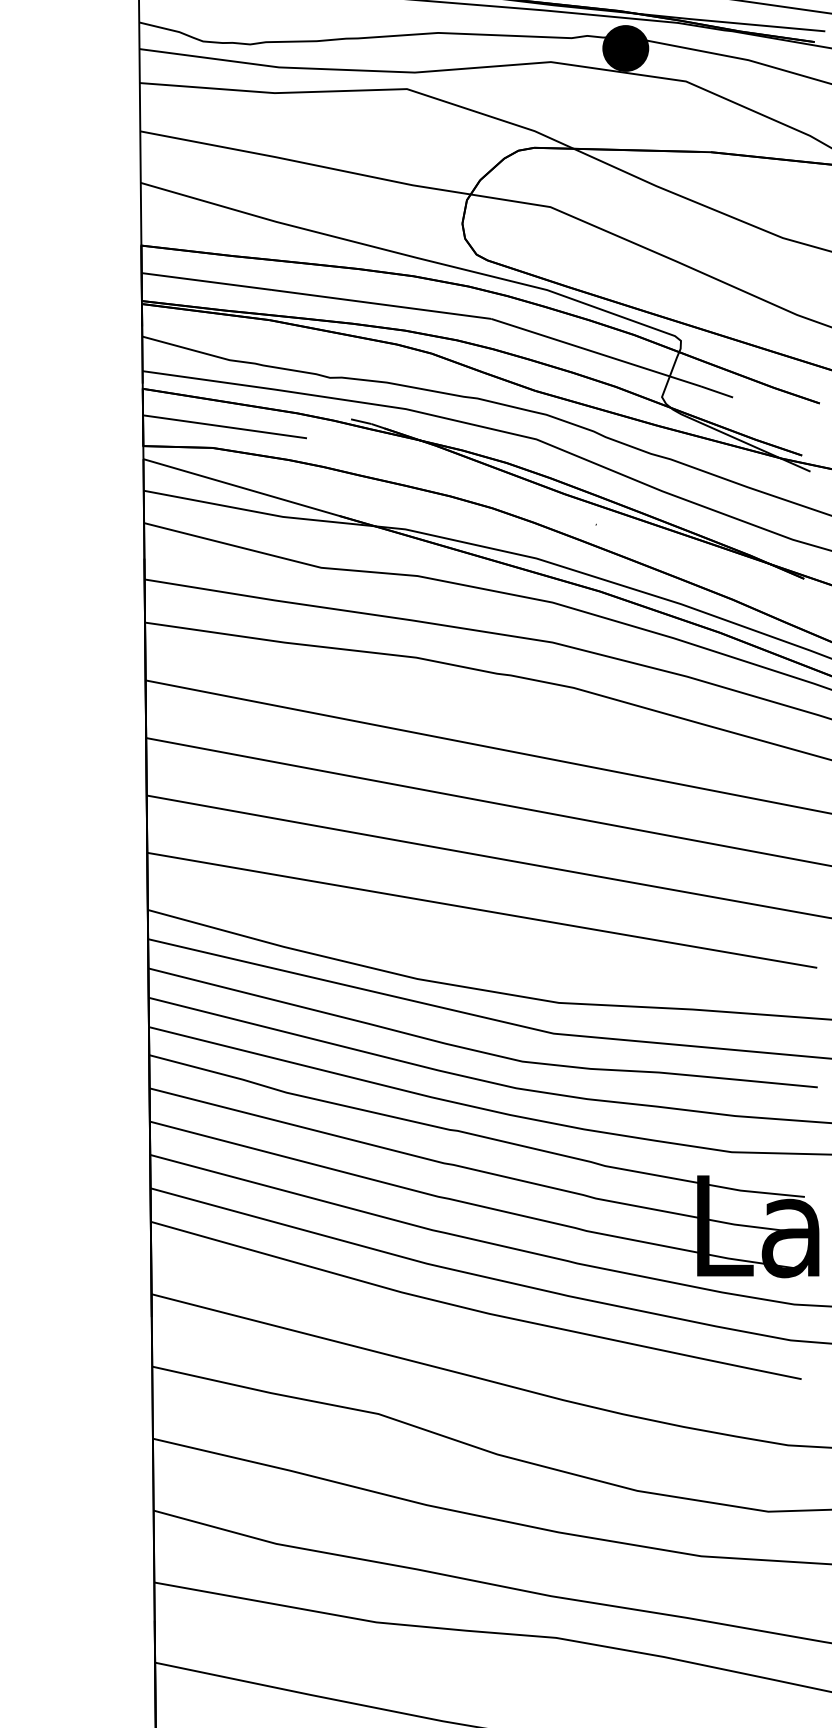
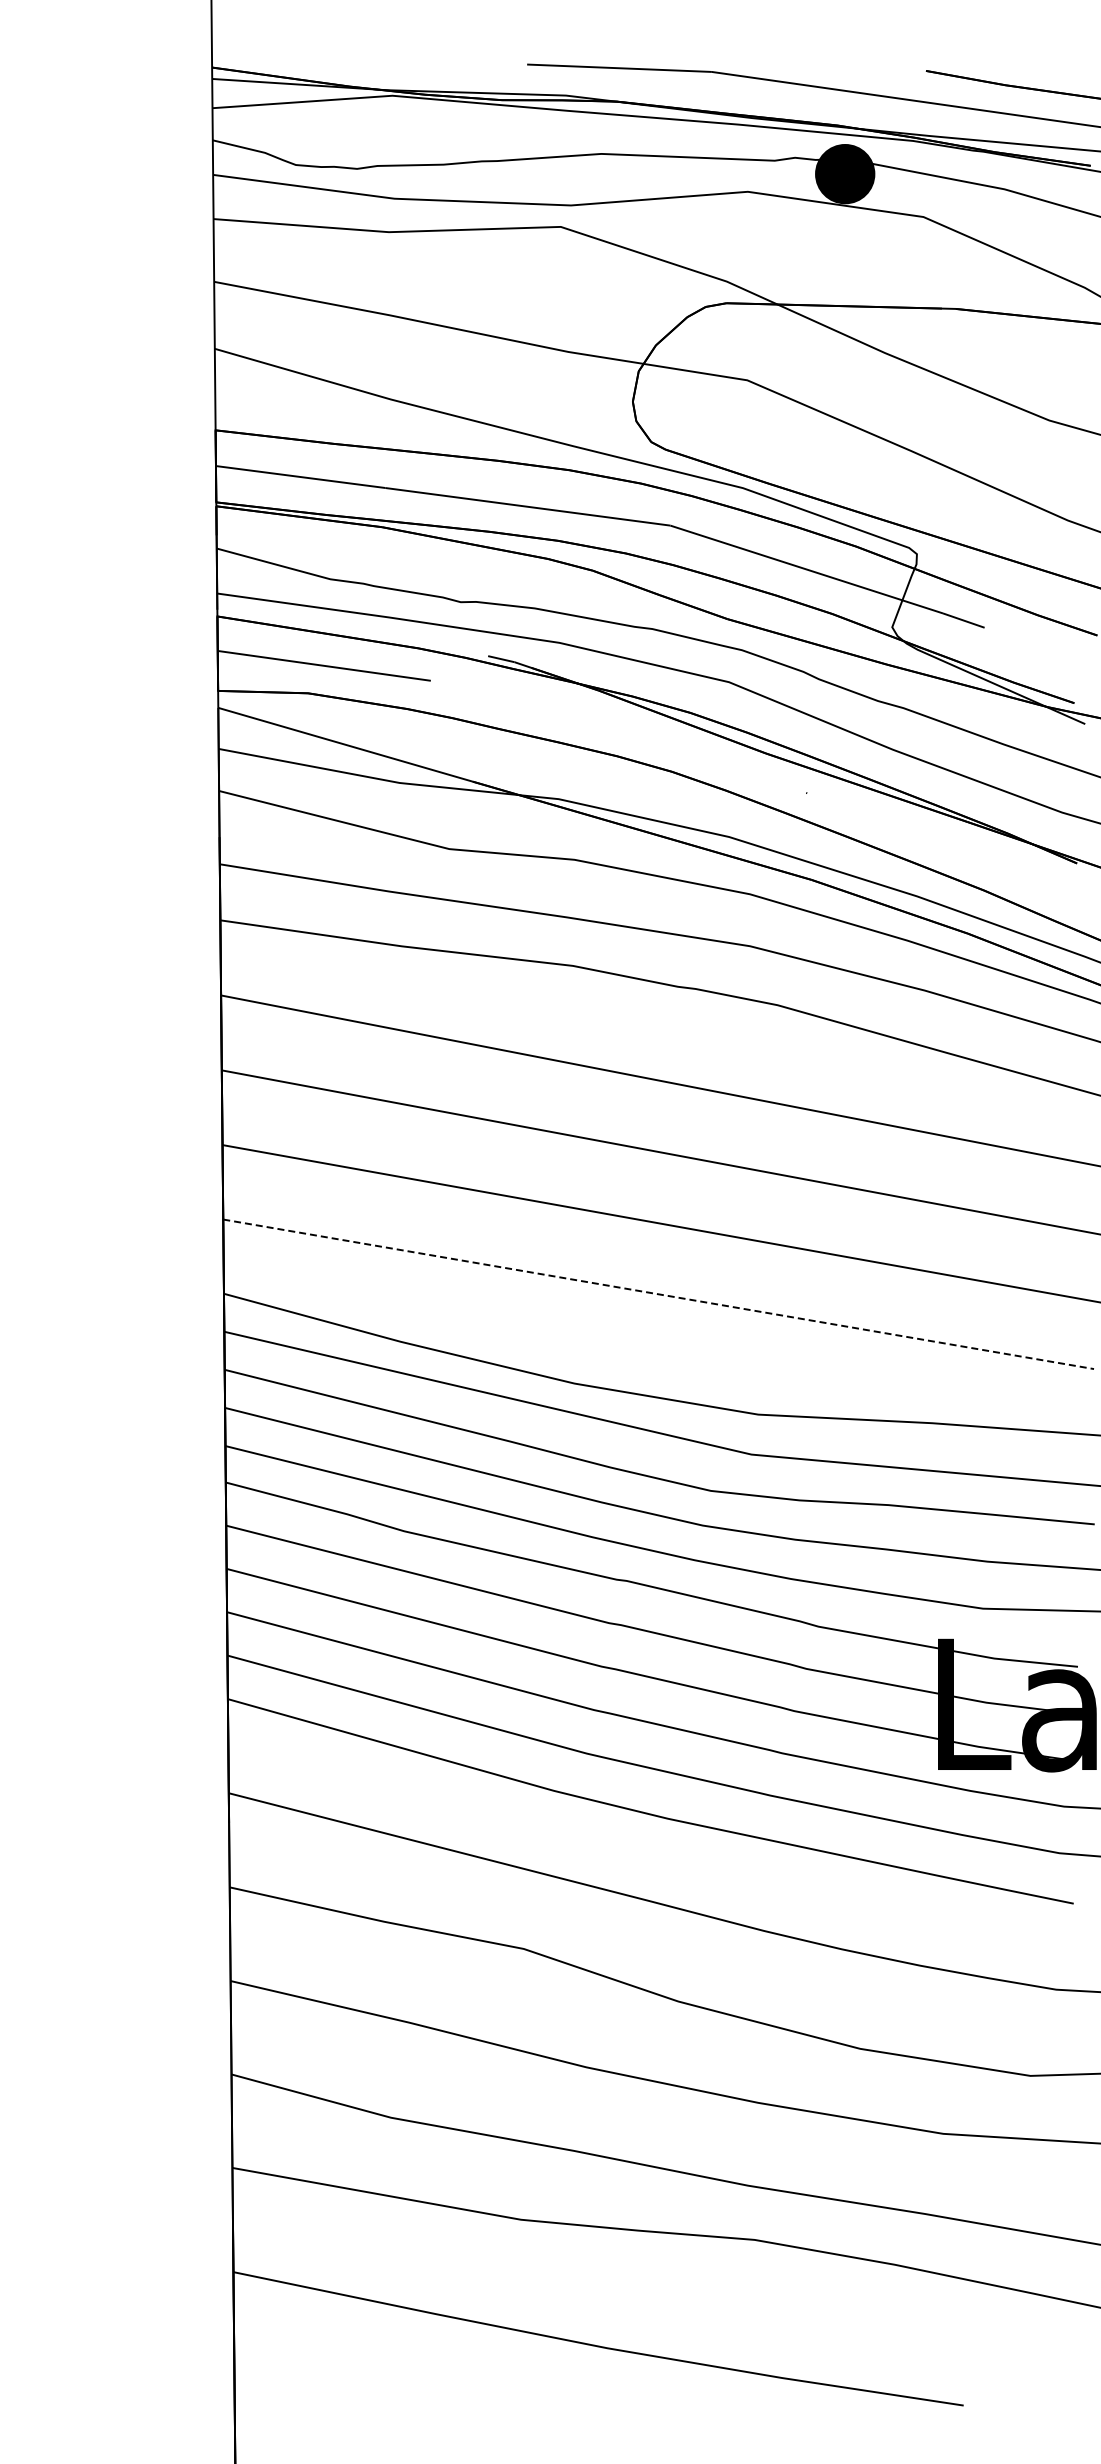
line: (482, 910) -> (658, 1294), solid -> dashed

